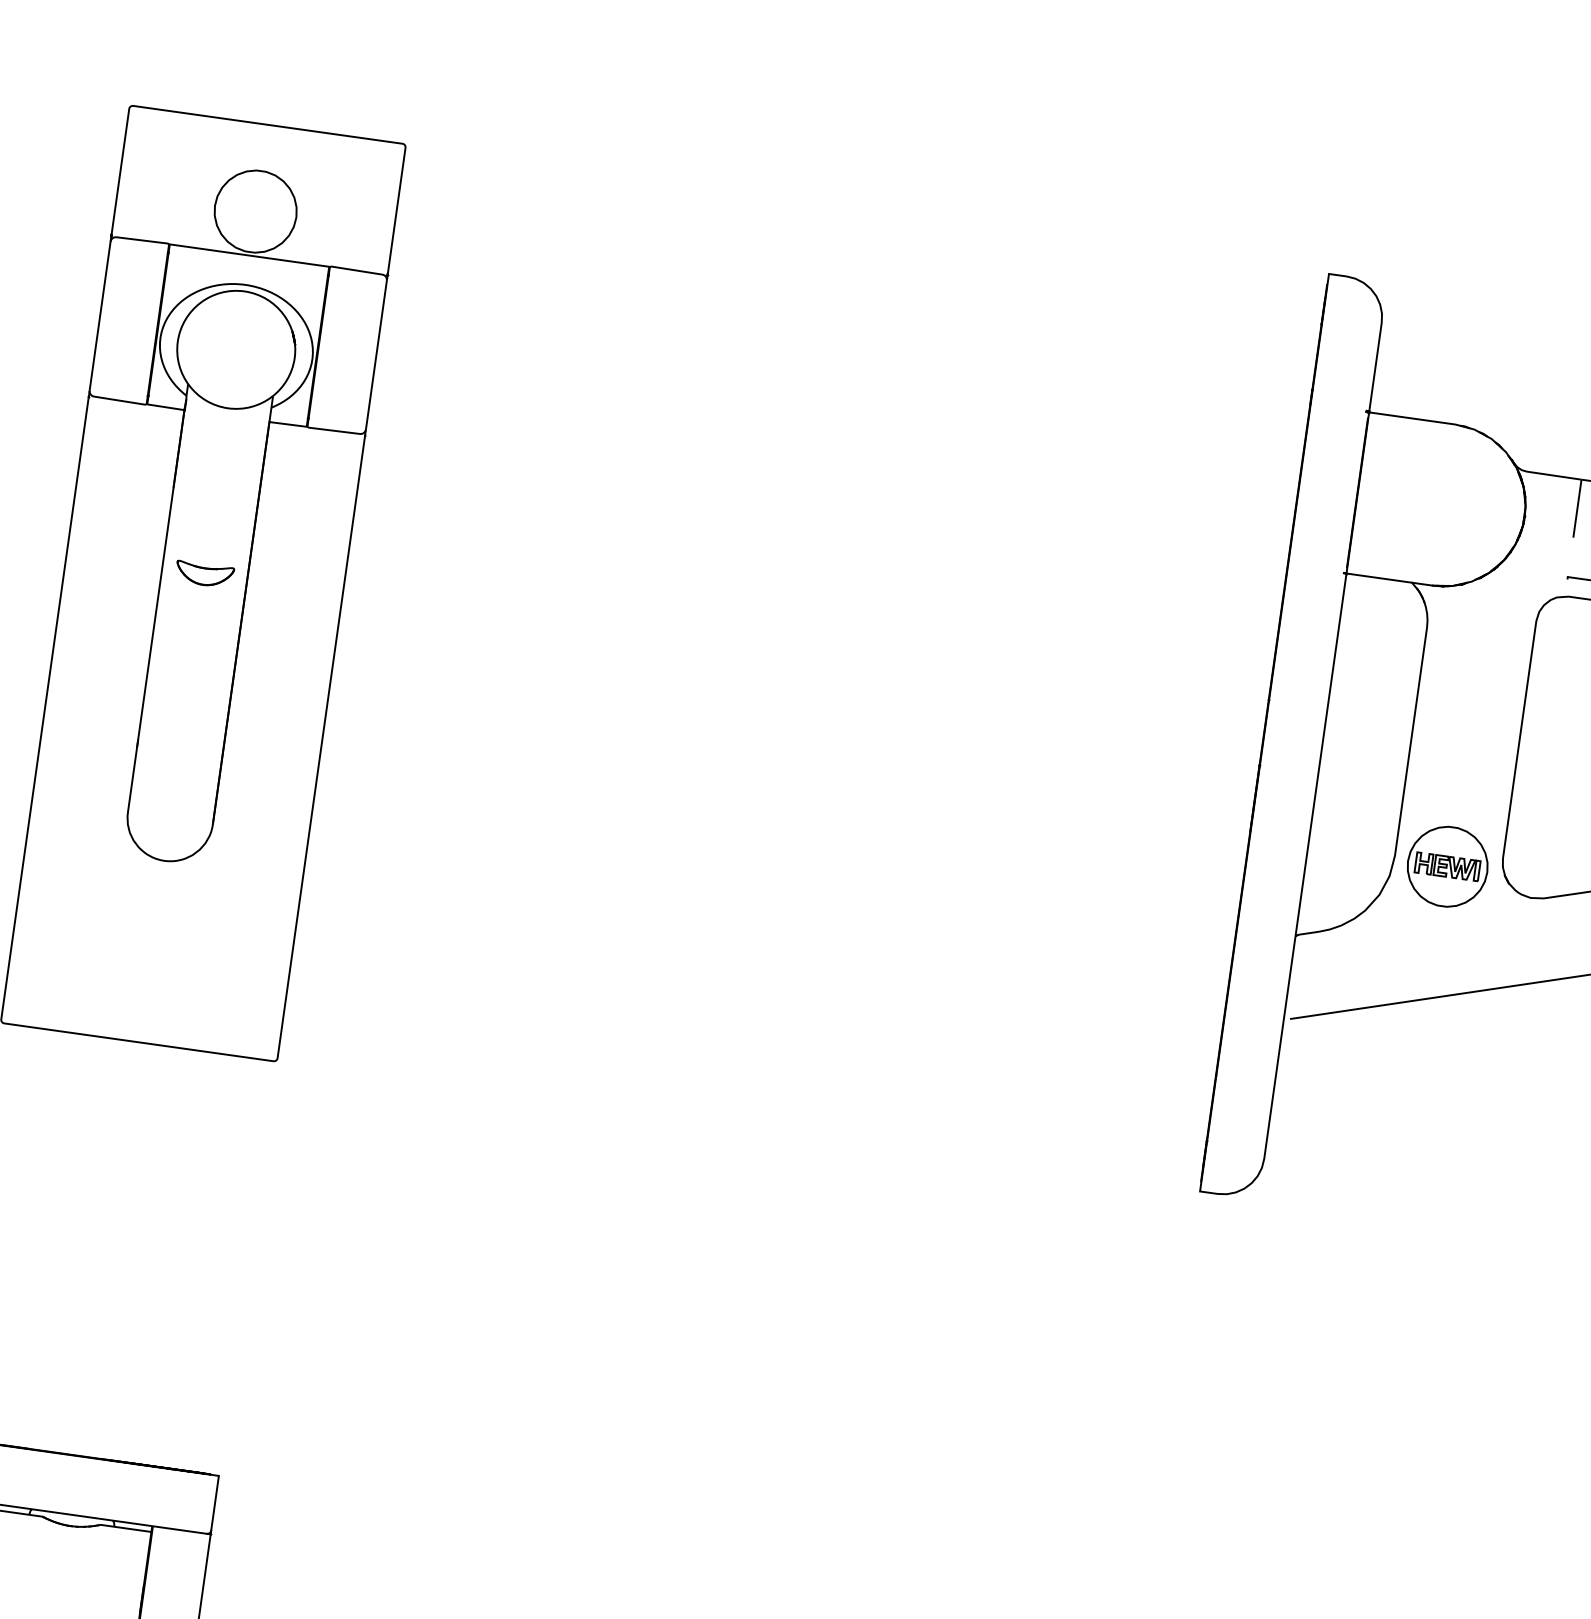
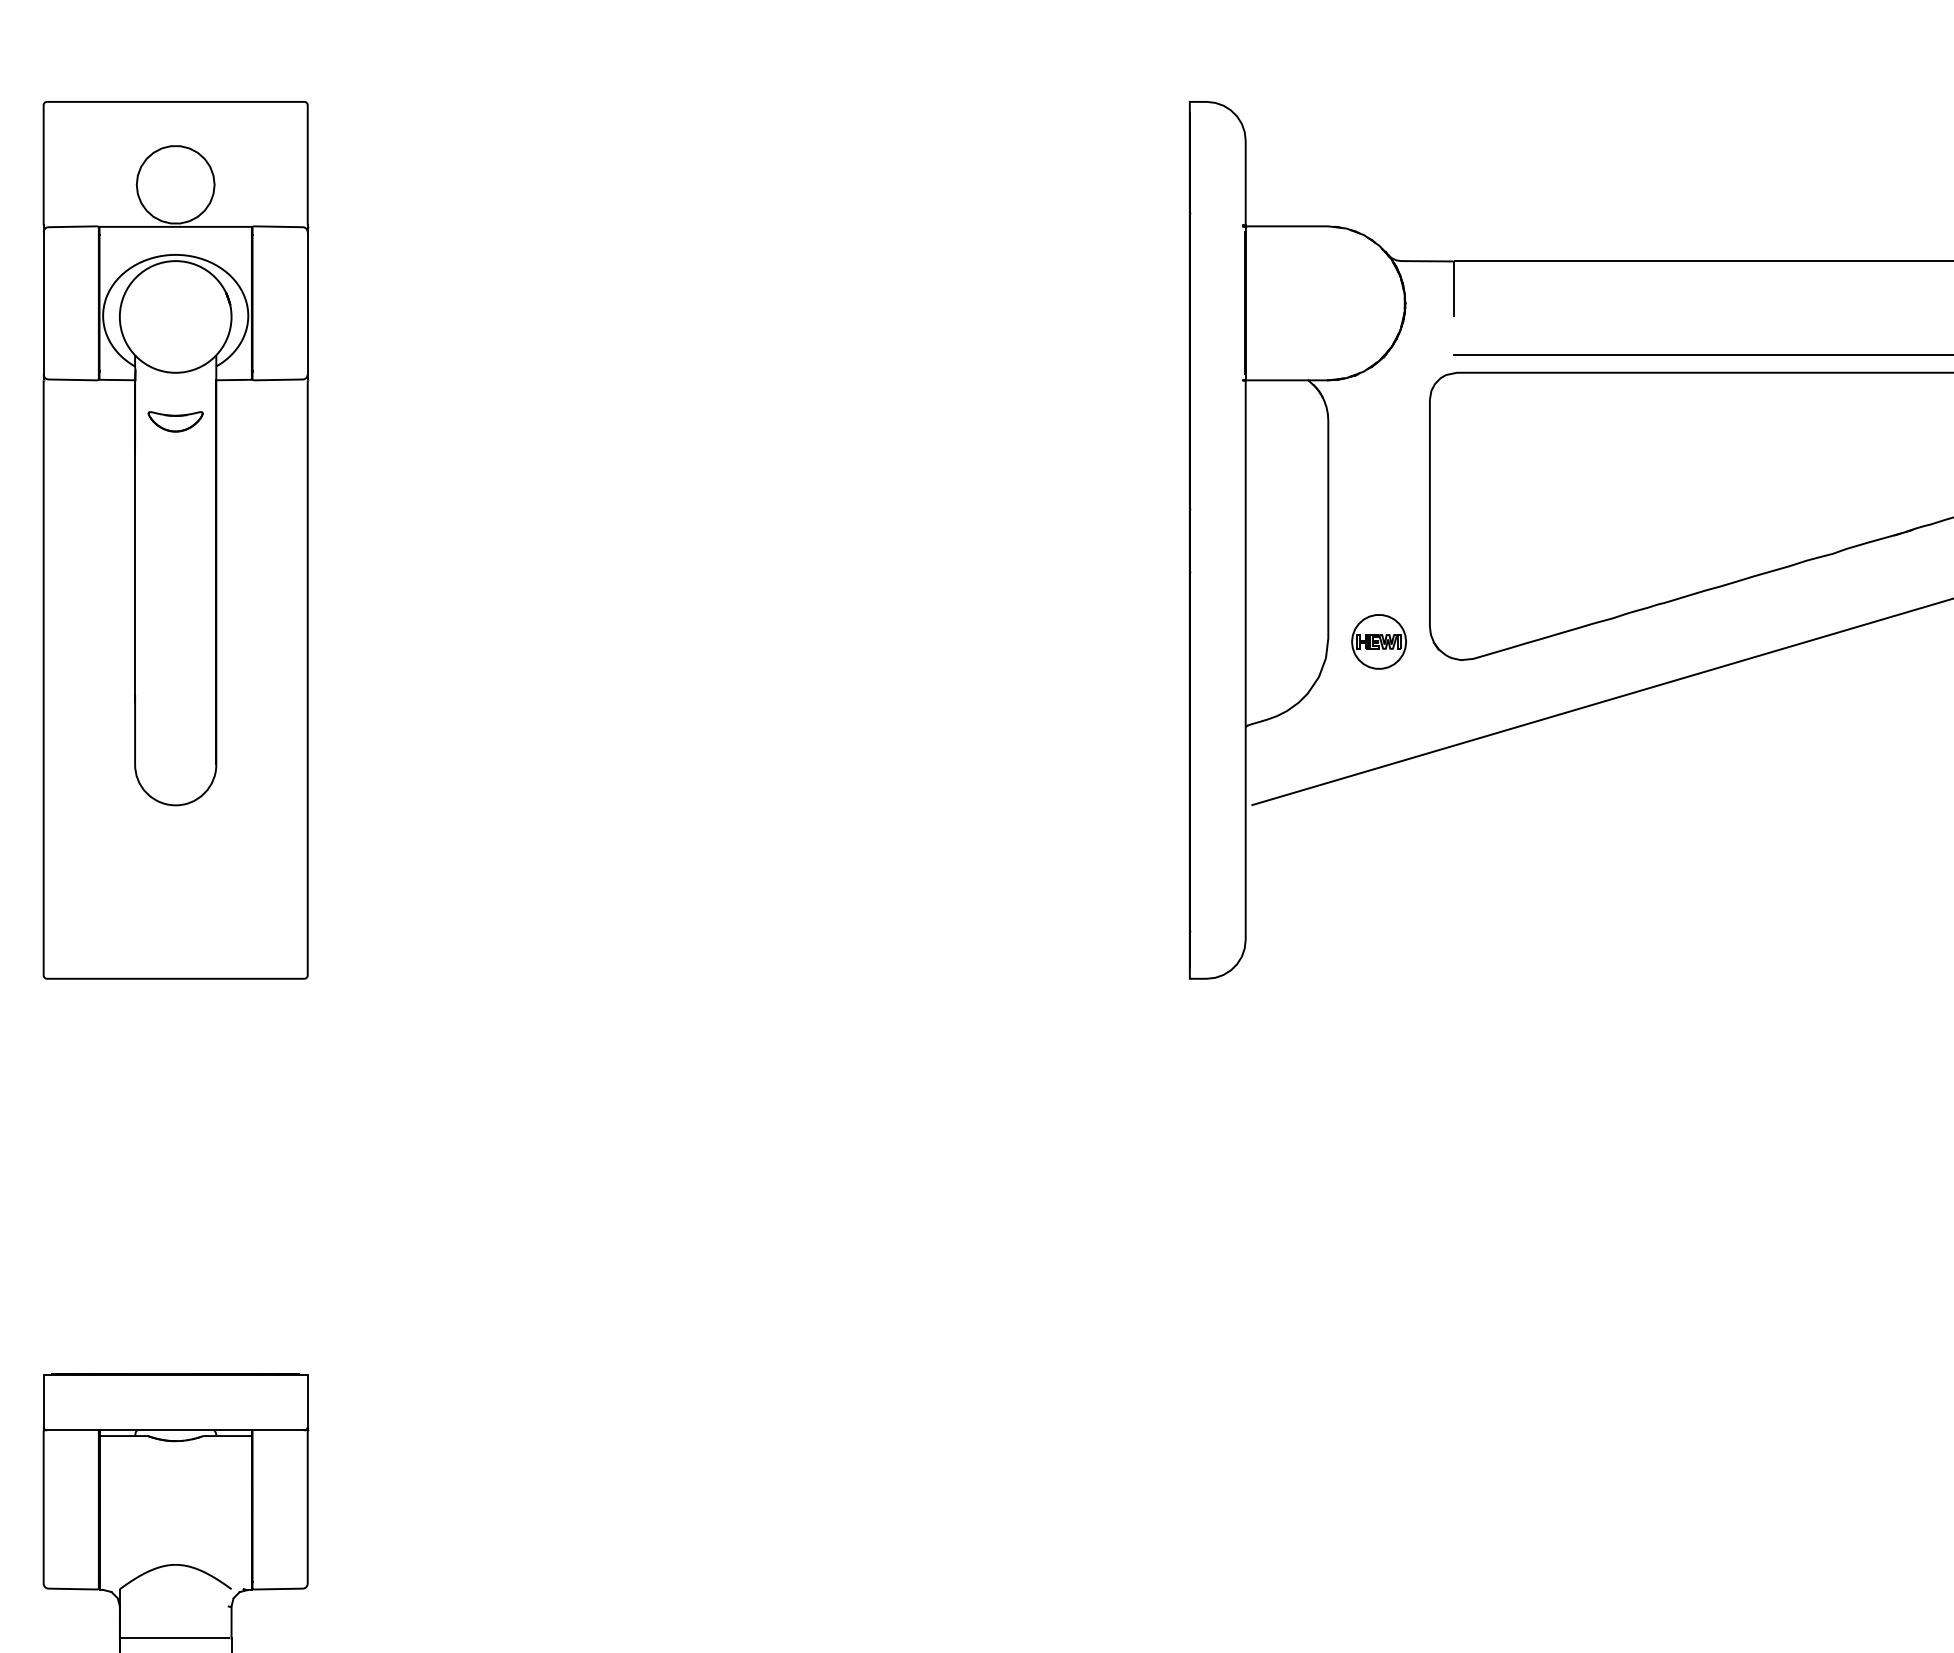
part: (204, 574) -> (175, 421), moved
part: (1447, 866) -> (1378, 641), size x0.71

